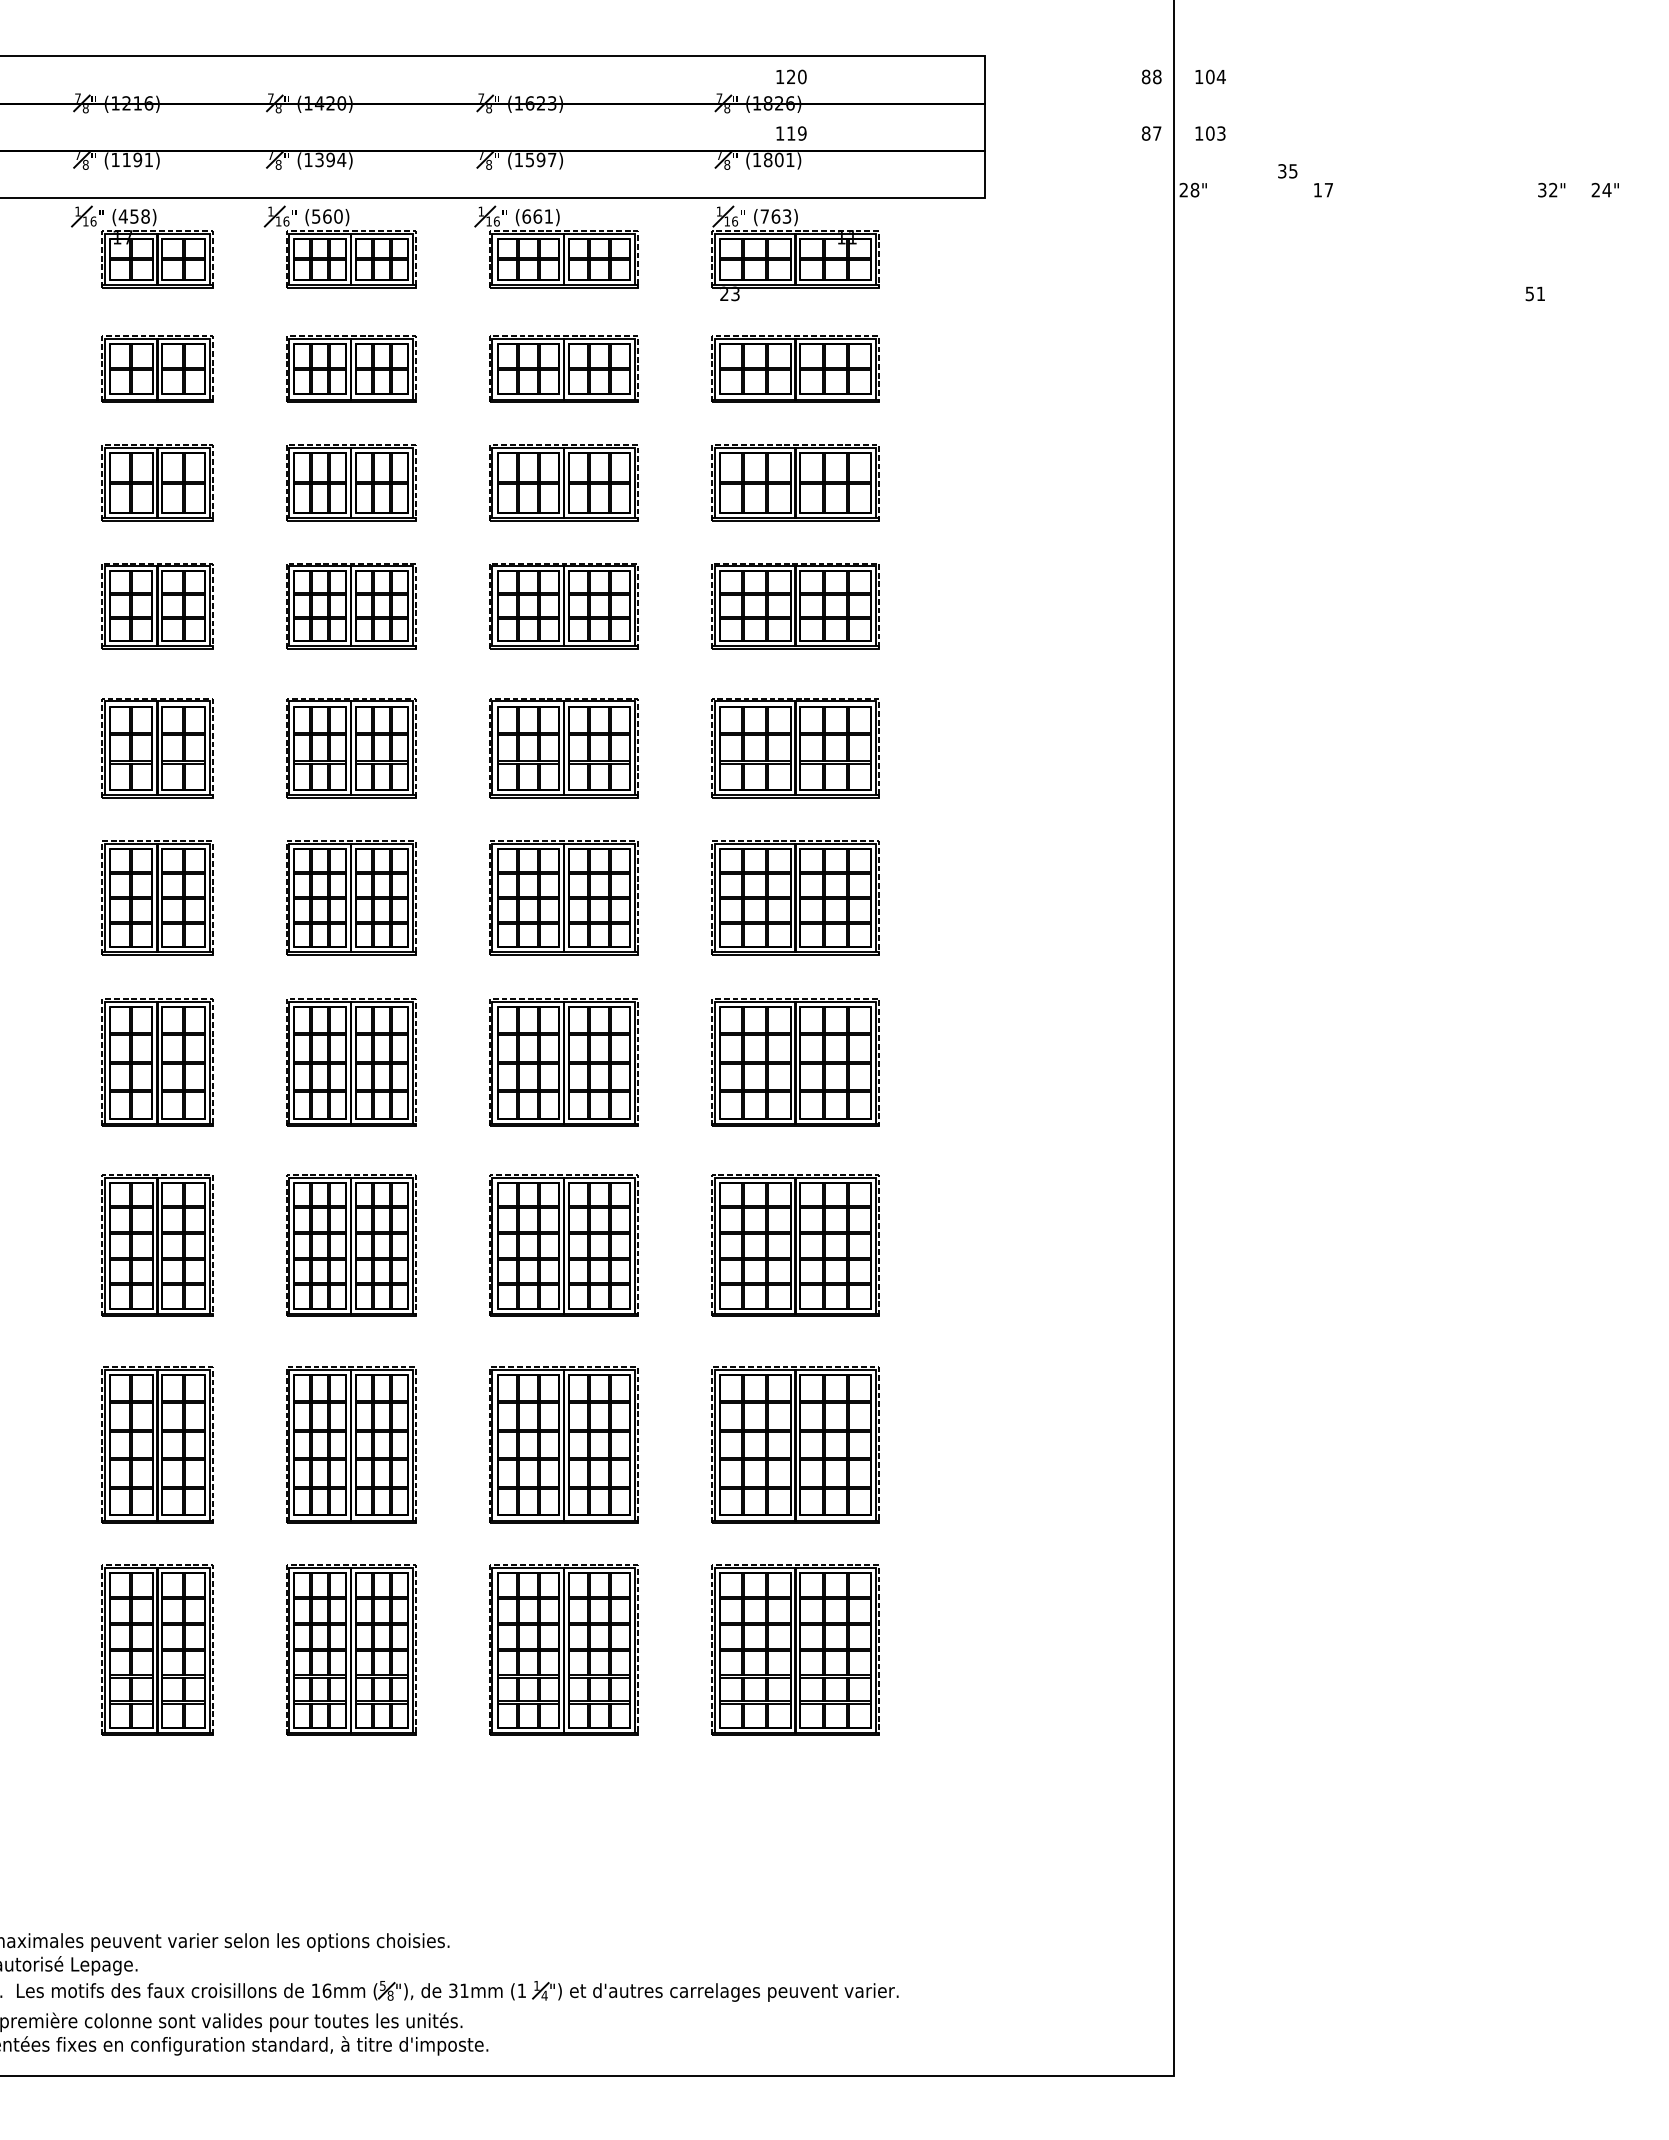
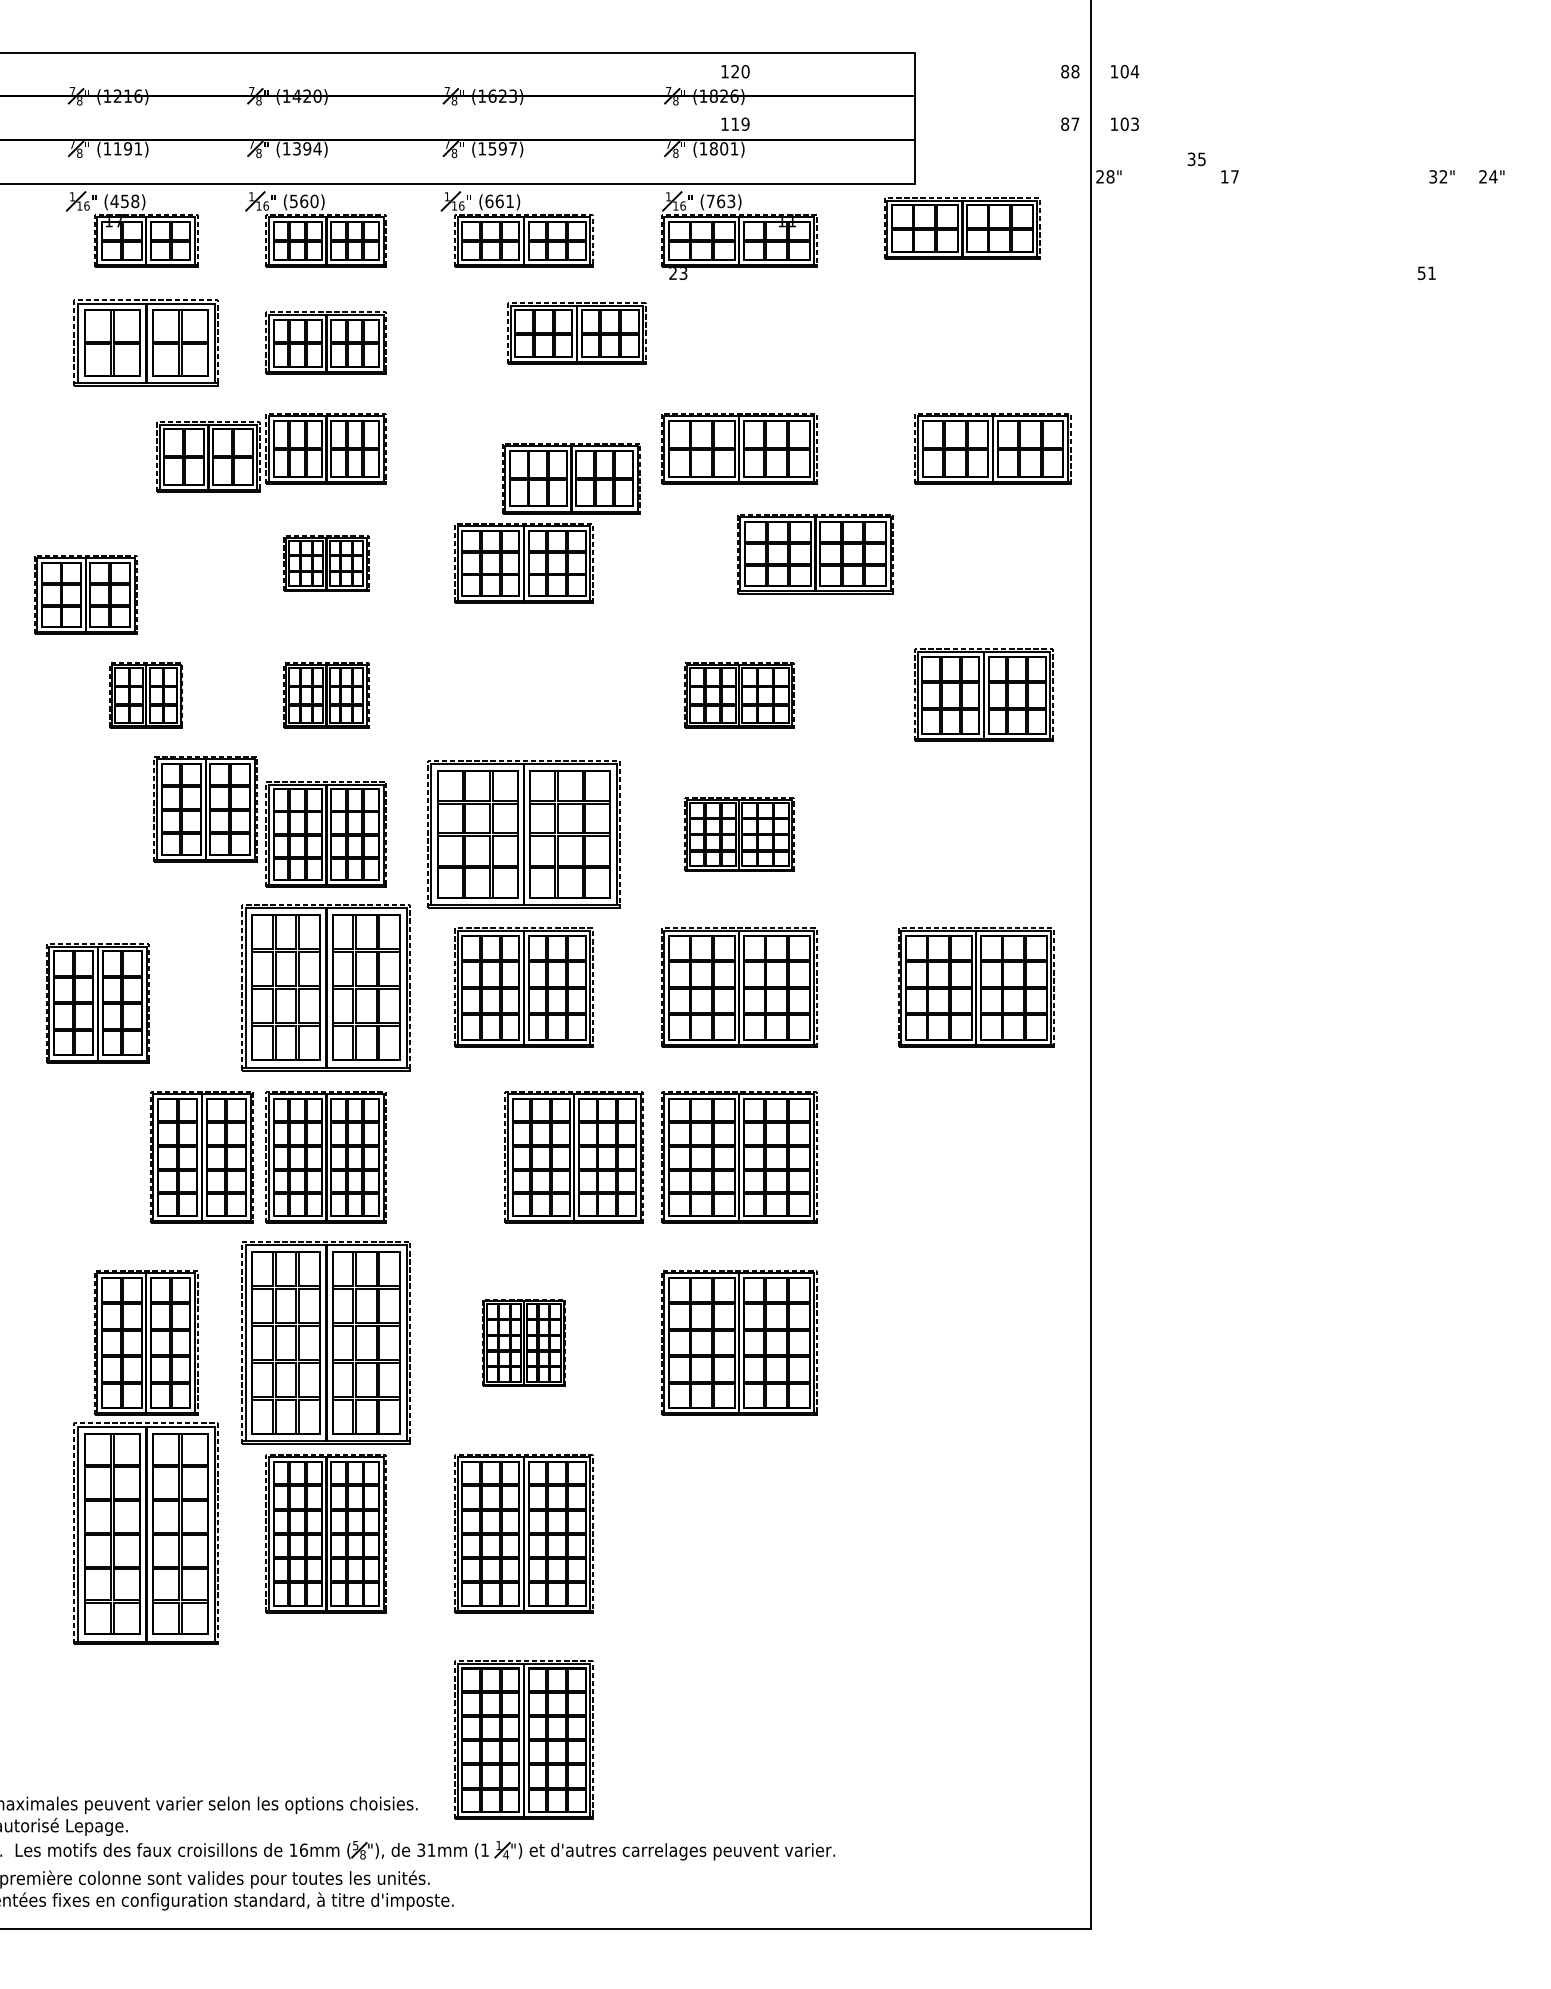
part: (157, 368) -> (146, 342), size x1.4
part: (563, 368) -> (576, 333), moved
part: (795, 368) -> (962, 228), moved
part: (157, 482) -> (208, 456), moved
part: (563, 482) -> (571, 478), moved
part: (1068, 482) -> (992, 448), added
part: (157, 606) -> (85, 595), moved
part: (351, 606) -> (326, 563), size x0.7
part: (795, 606) -> (815, 554), moved
part: (157, 748) -> (146, 695), size x0.7
part: (351, 748) -> (326, 695), size x0.7
part: (563, 748) -> (983, 695), moved
part: (795, 748) -> (739, 695), size x0.7
part: (157, 897) -> (205, 809), moved
part: (563, 897) -> (523, 834), size x1.4
part: (795, 897) -> (739, 834), size x0.7
part: (157, 1062) -> (98, 1003), moved
part: (351, 1062) -> (326, 987), size x1.4
part: (1050, 1062) -> (976, 987), added
part: (157, 1245) -> (202, 1157), moved
part: (563, 1245) -> (573, 1157), moved
part: (351, 1444) -> (326, 1342), size x1.4
part: (563, 1444) -> (523, 1342), size x0.6
part: (157, 1649) -> (146, 1533), size x1.4
part: (795, 1649) -> (739, 1533), removed
part: (563, 1871) -> (523, 1739), added

